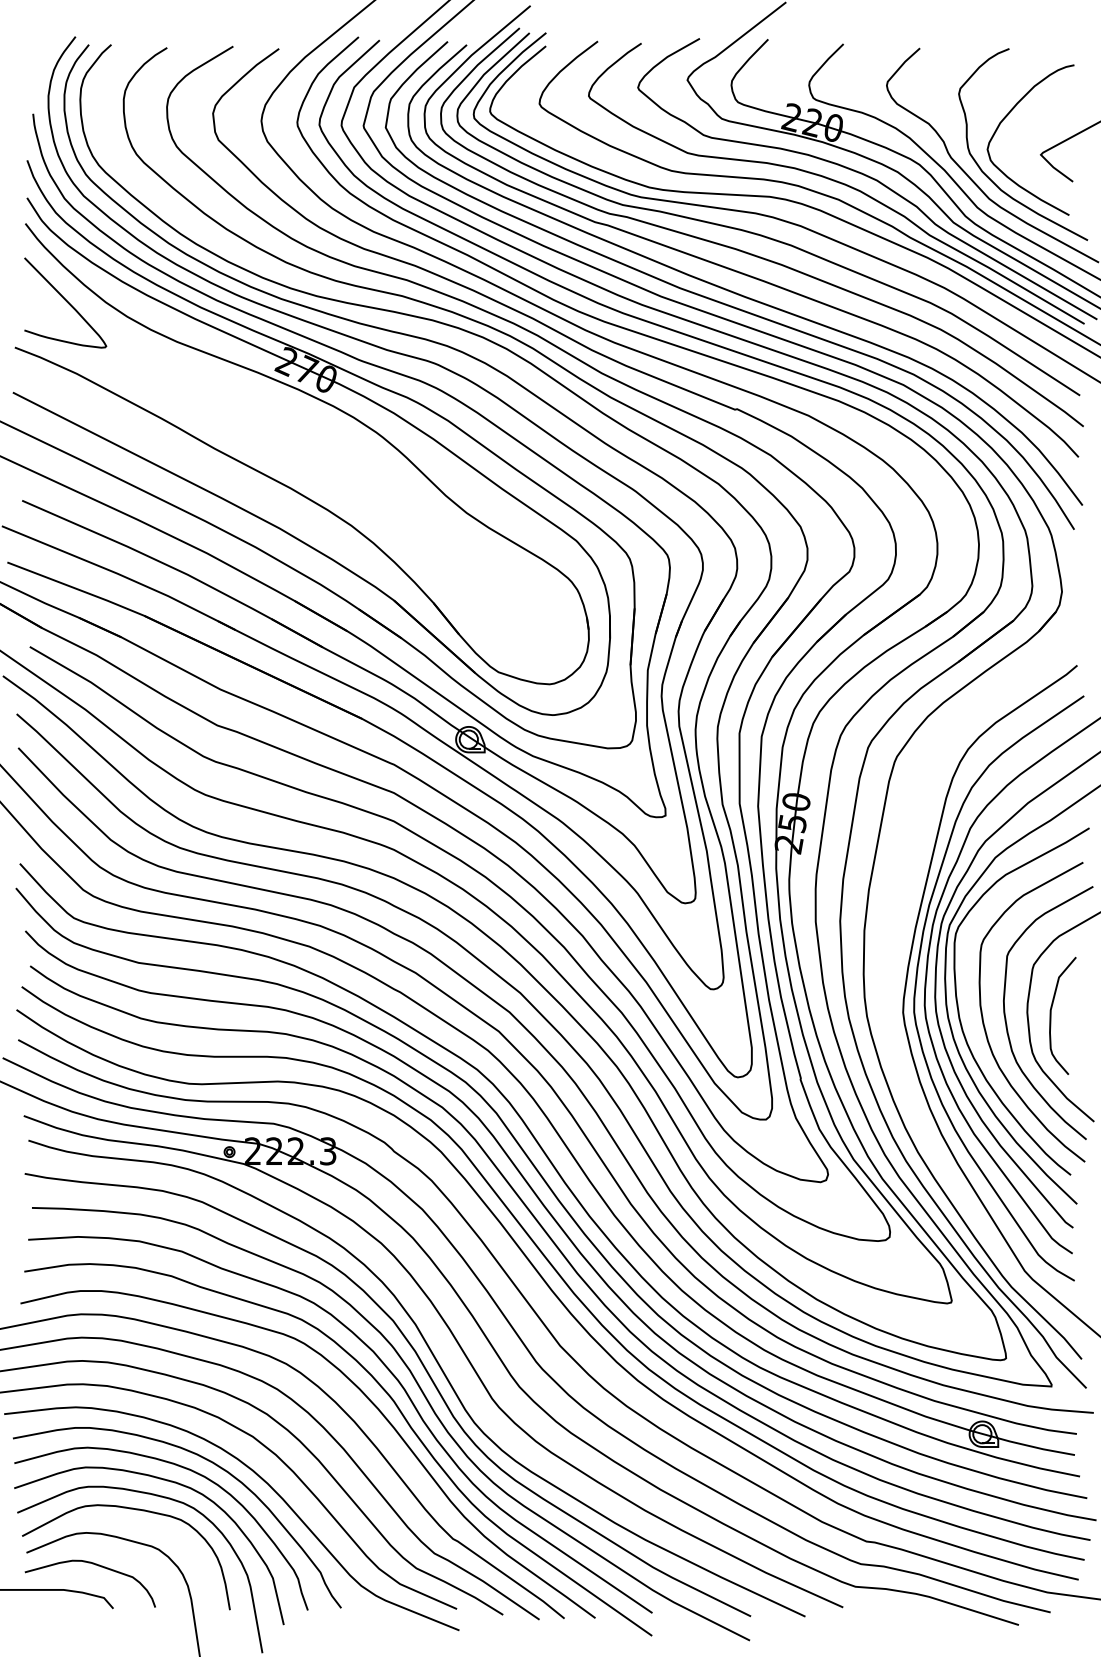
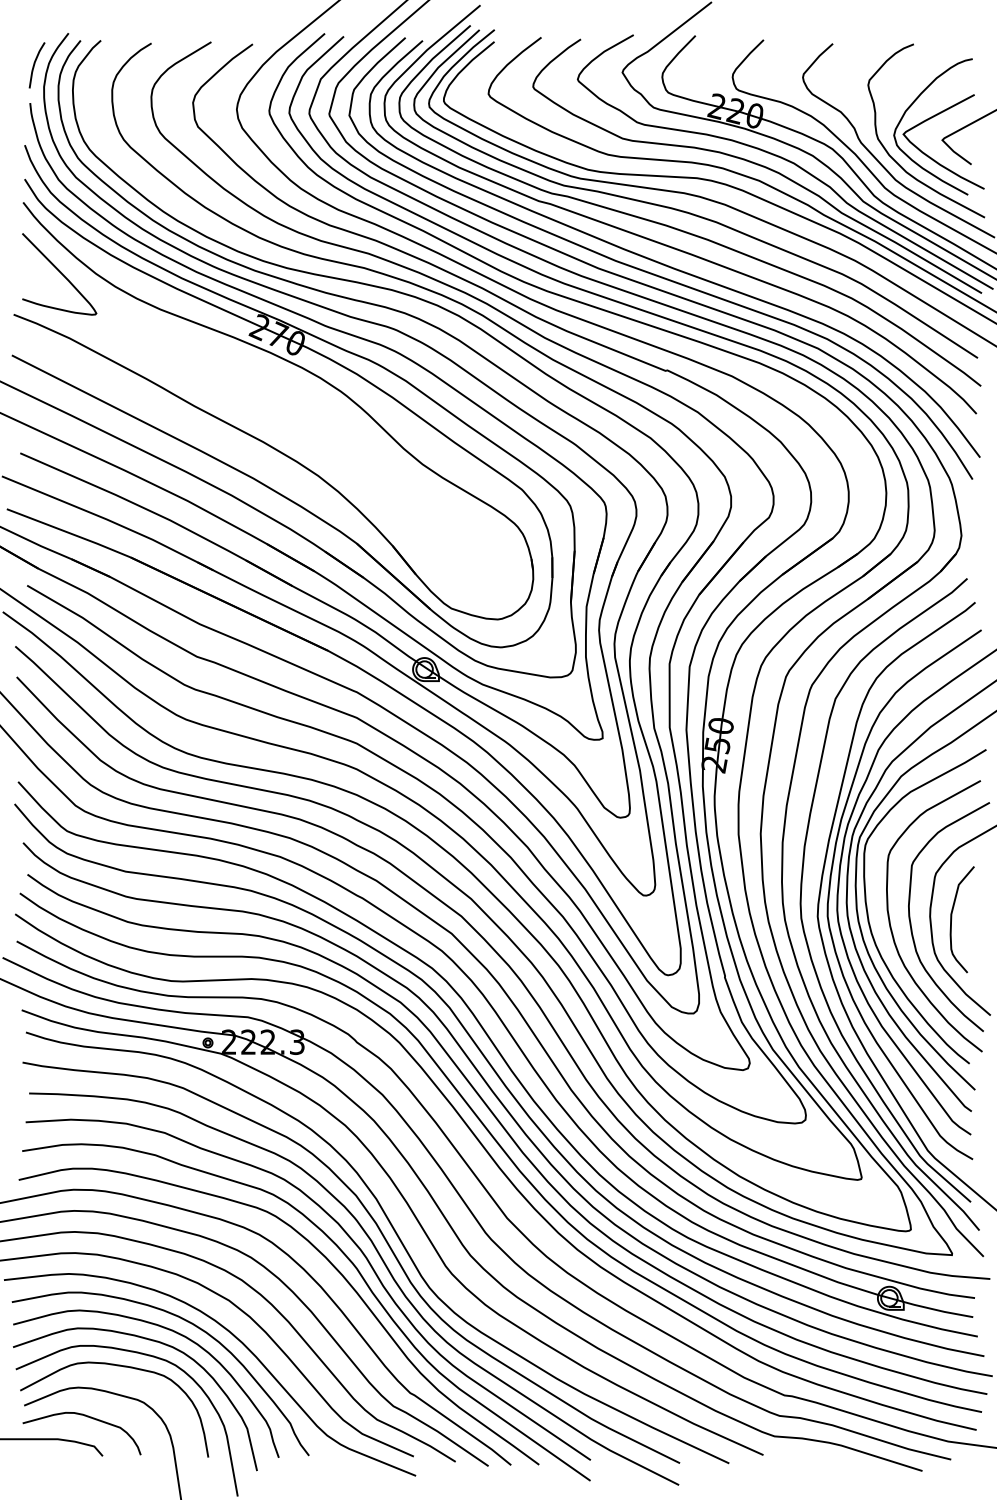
curve: (38, 71) -> (35, 64), added
curve: (1028, 173) -> (931, 157), added
curve: (886, 975) -> (802, 883), added

